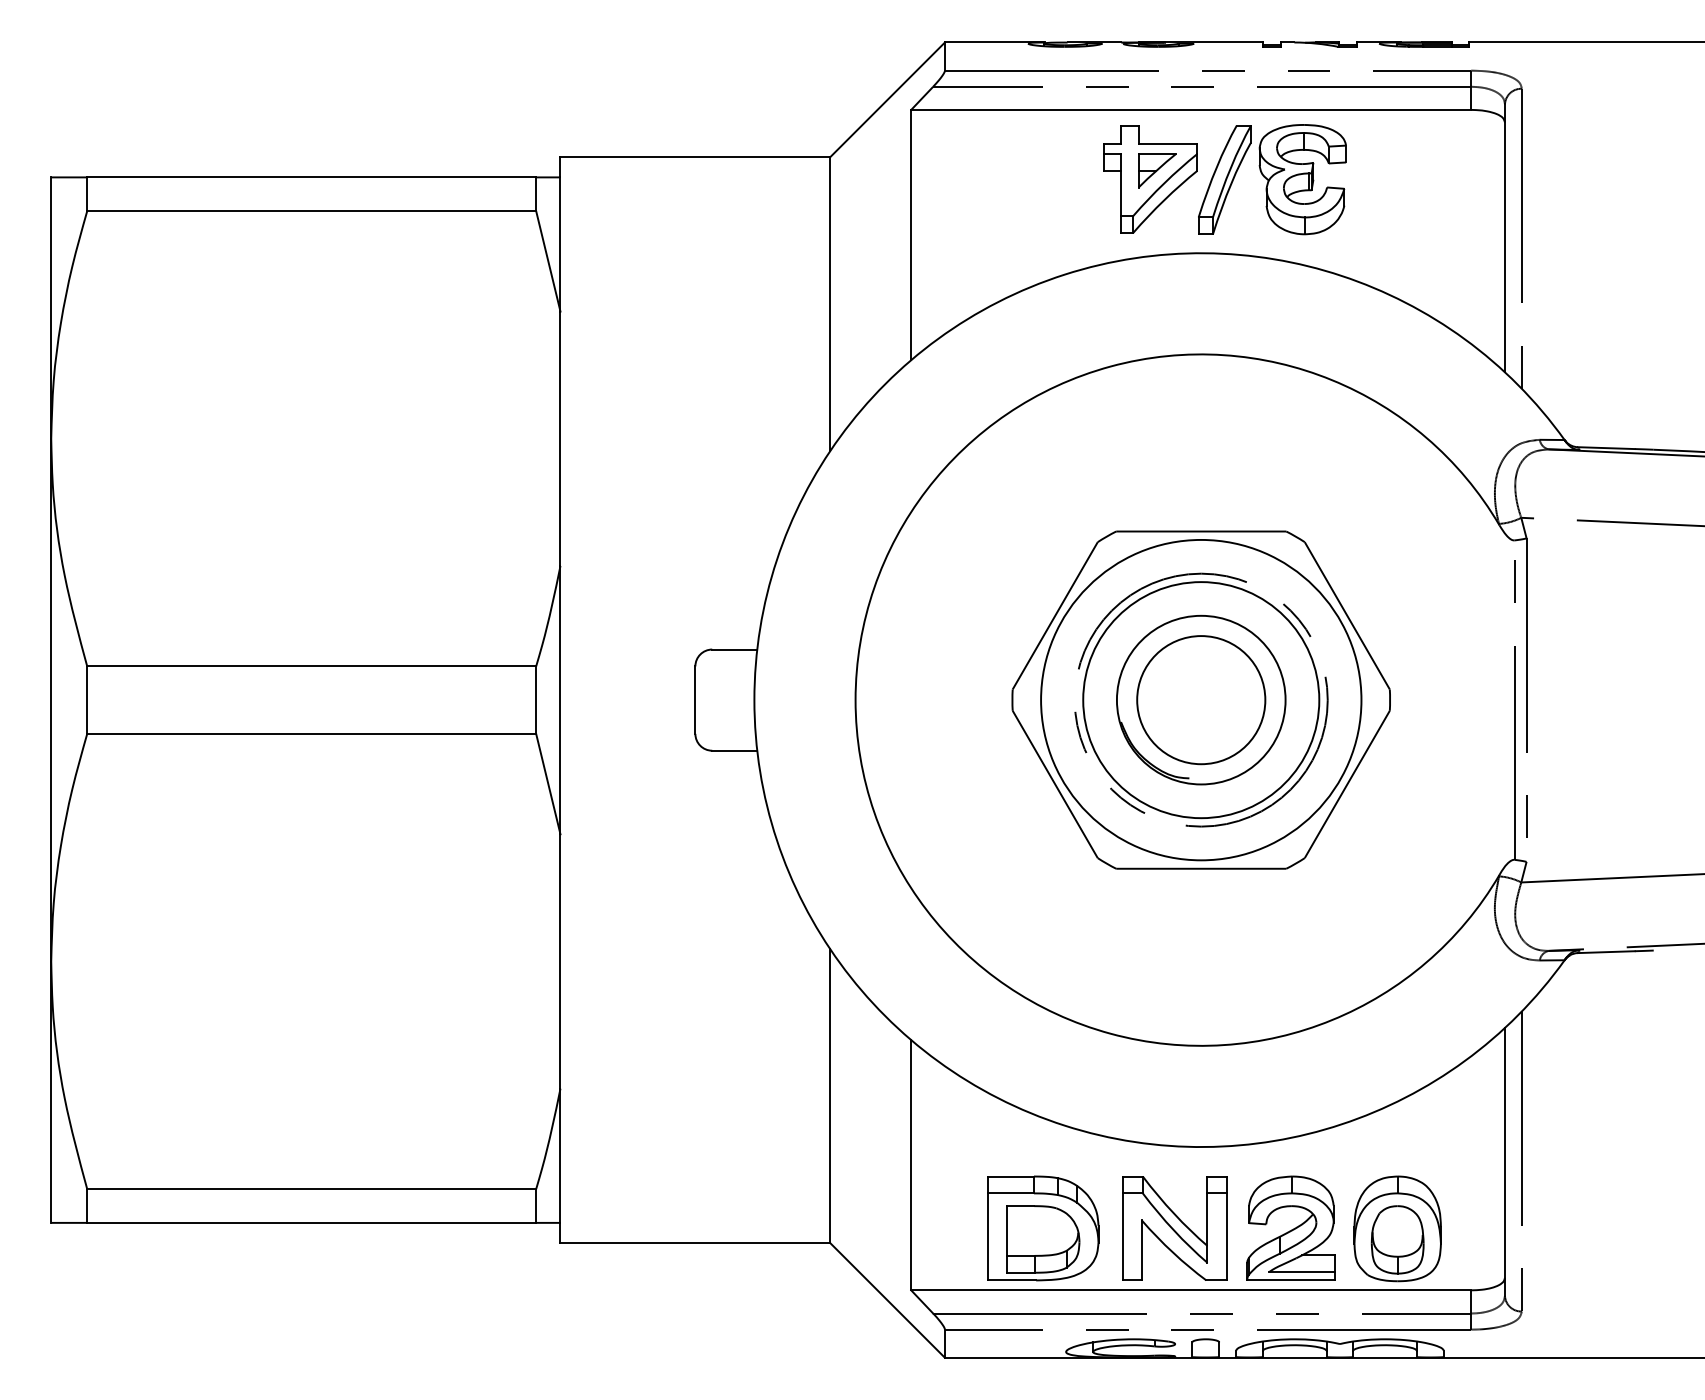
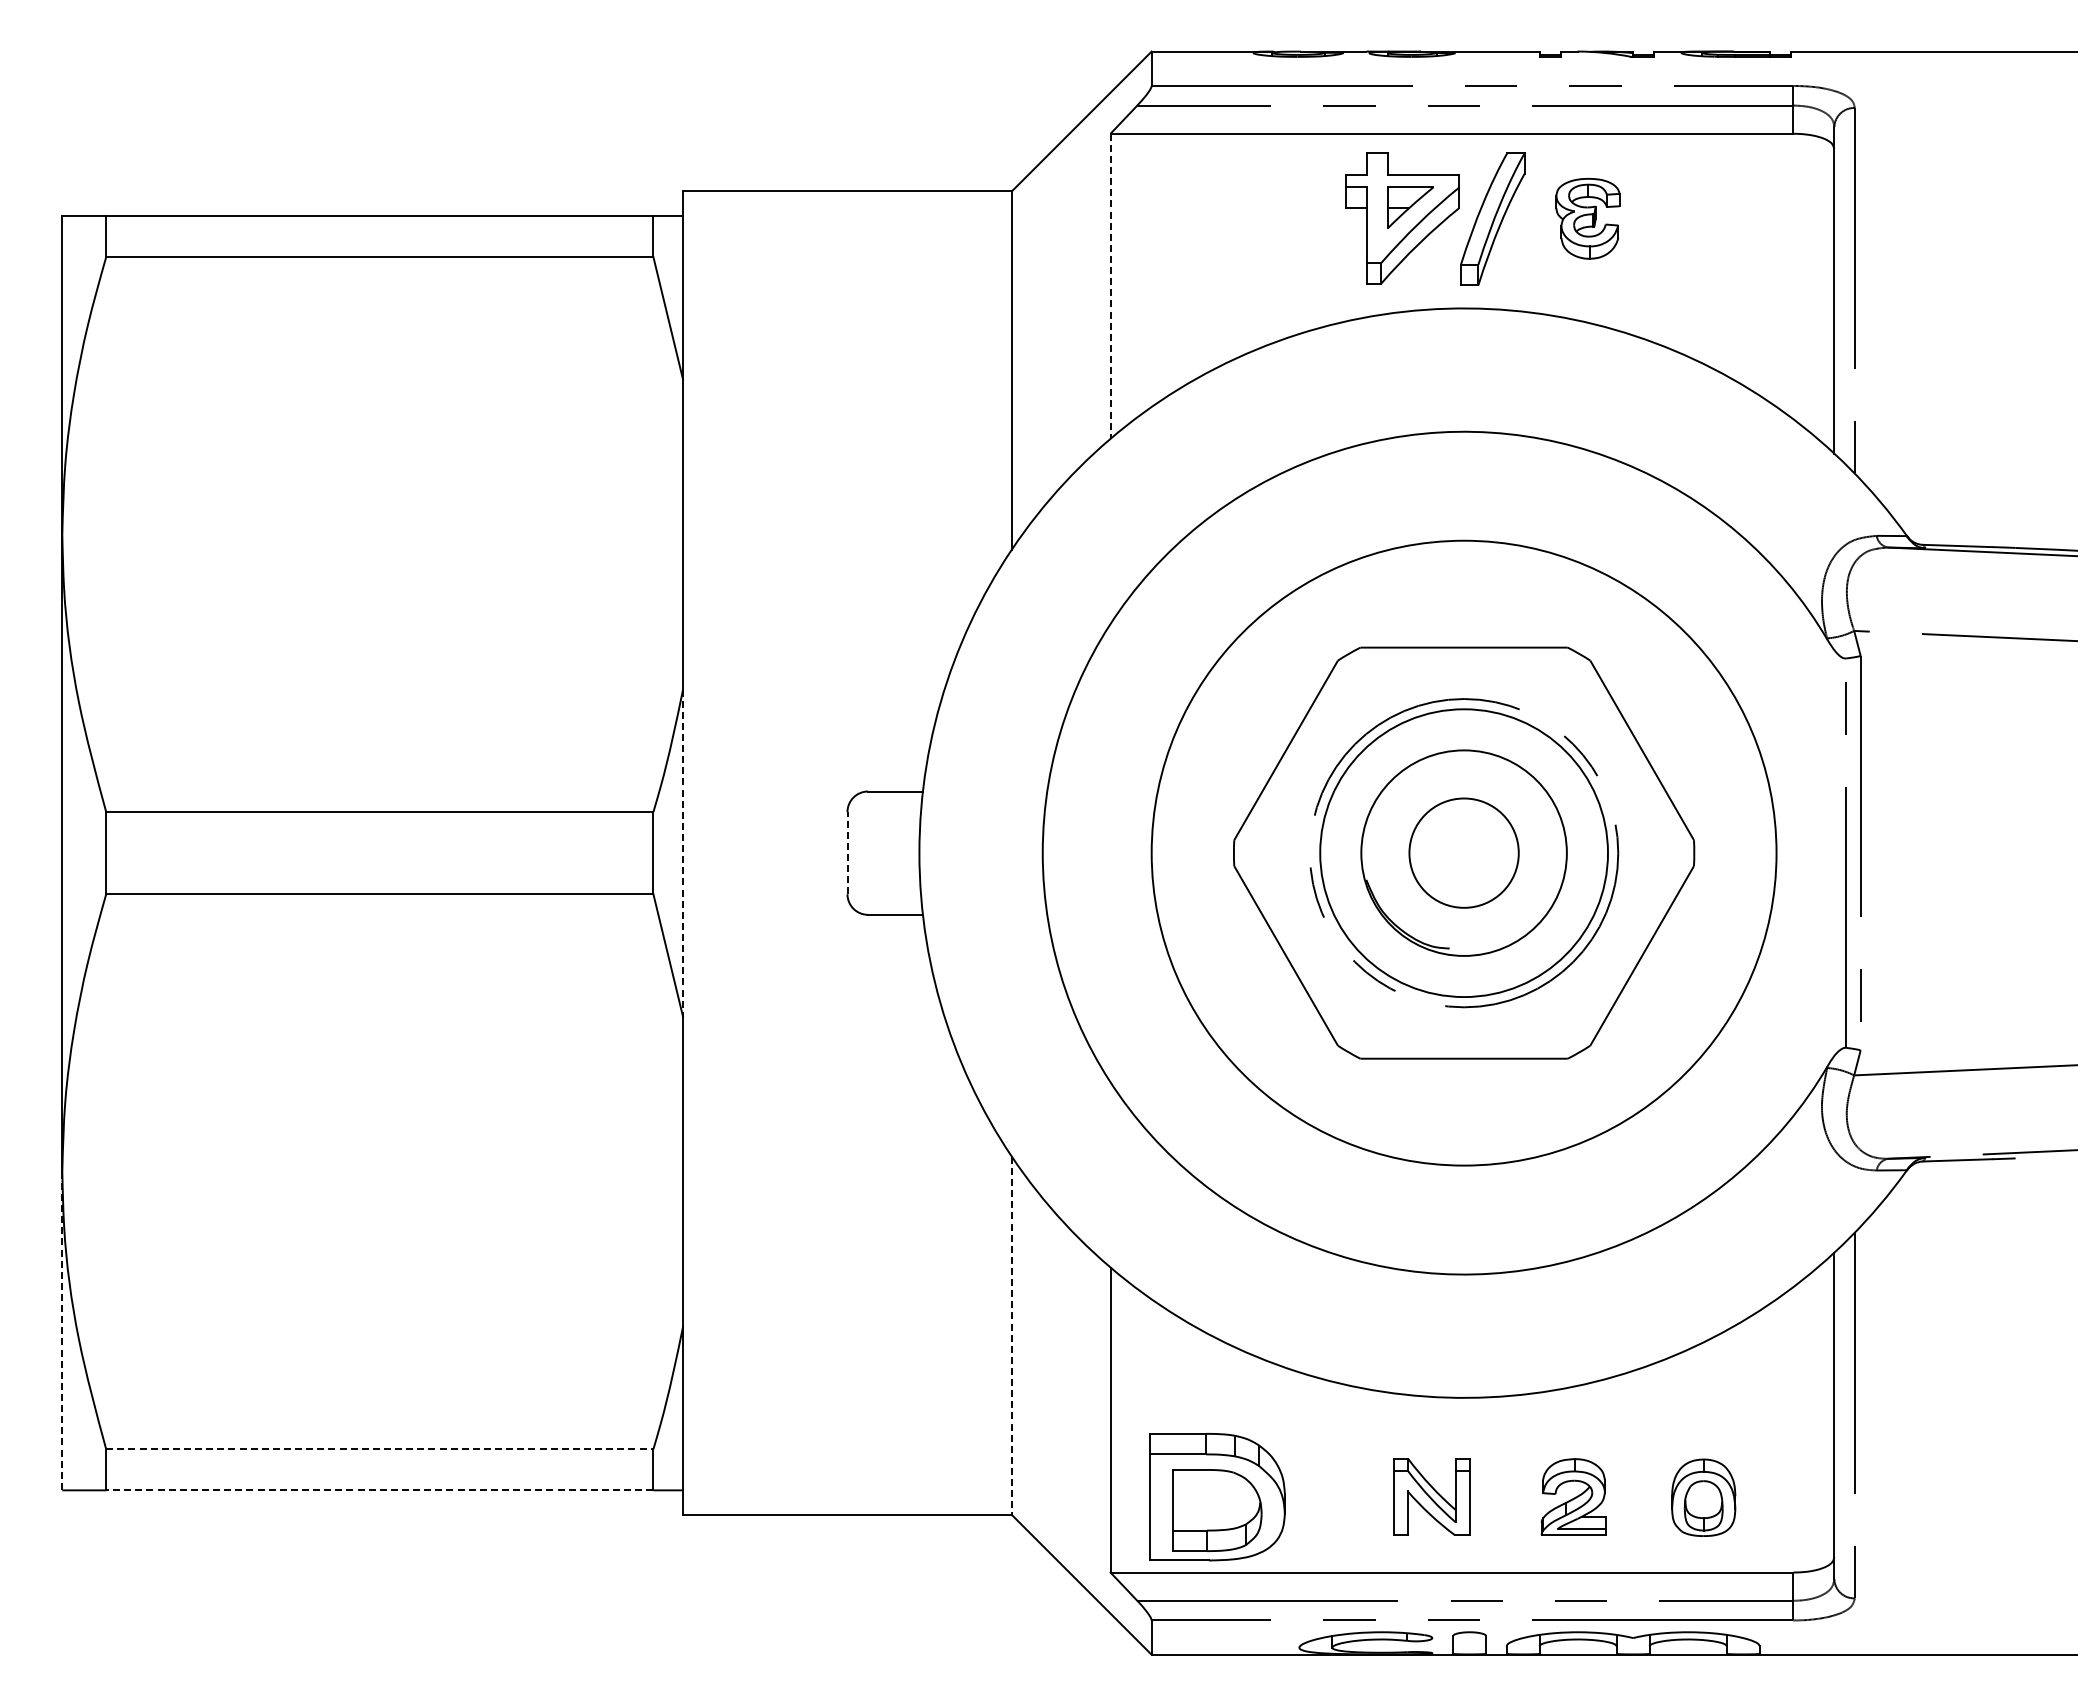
part: (1302, 179) -> (1587, 218), size x0.6
line: (911, 235) -> (1110, 286), solid -> dashed
line: (695, 699) -> (847, 852), solid -> dashed
circle: (1200, 699) -> (1463, 852), size x1.6
line: (560, 700) -> (683, 853), solid -> dashed
circle: (1201, 700) -> (1464, 853), size x0.7
line: (51, 1092) -> (62, 1331), solid -> dashed
line: (829, 1096) -> (1011, 1336), solid -> dashed
line: (311, 1189) -> (379, 1449), solid -> dashed
line: (311, 1223) -> (379, 1490), solid -> dashed
part: (1174, 1227) -> (1431, 1496), size x0.6
part: (1291, 1227) -> (1573, 1496), size x0.6
part: (1043, 1228) -> (1217, 1497), moved
part: (1397, 1228) -> (1703, 1497), size x0.6

